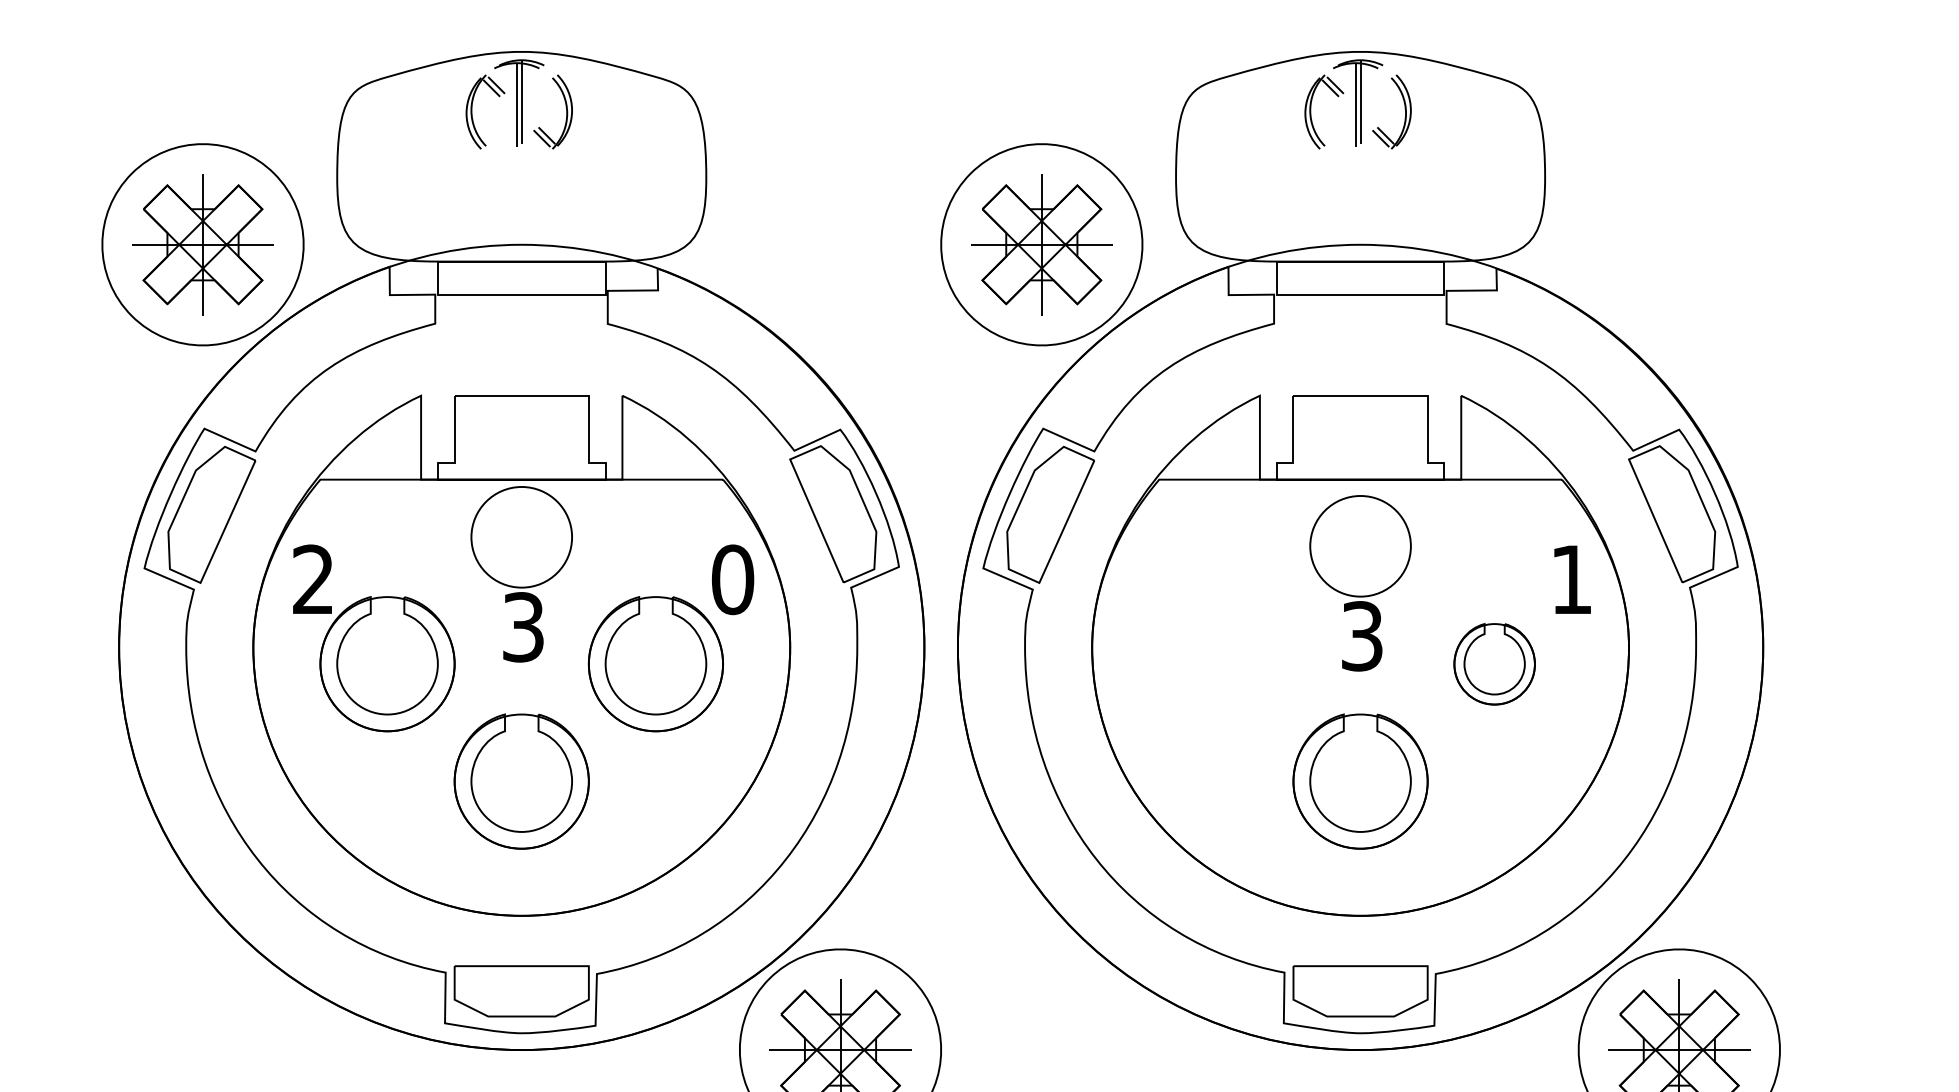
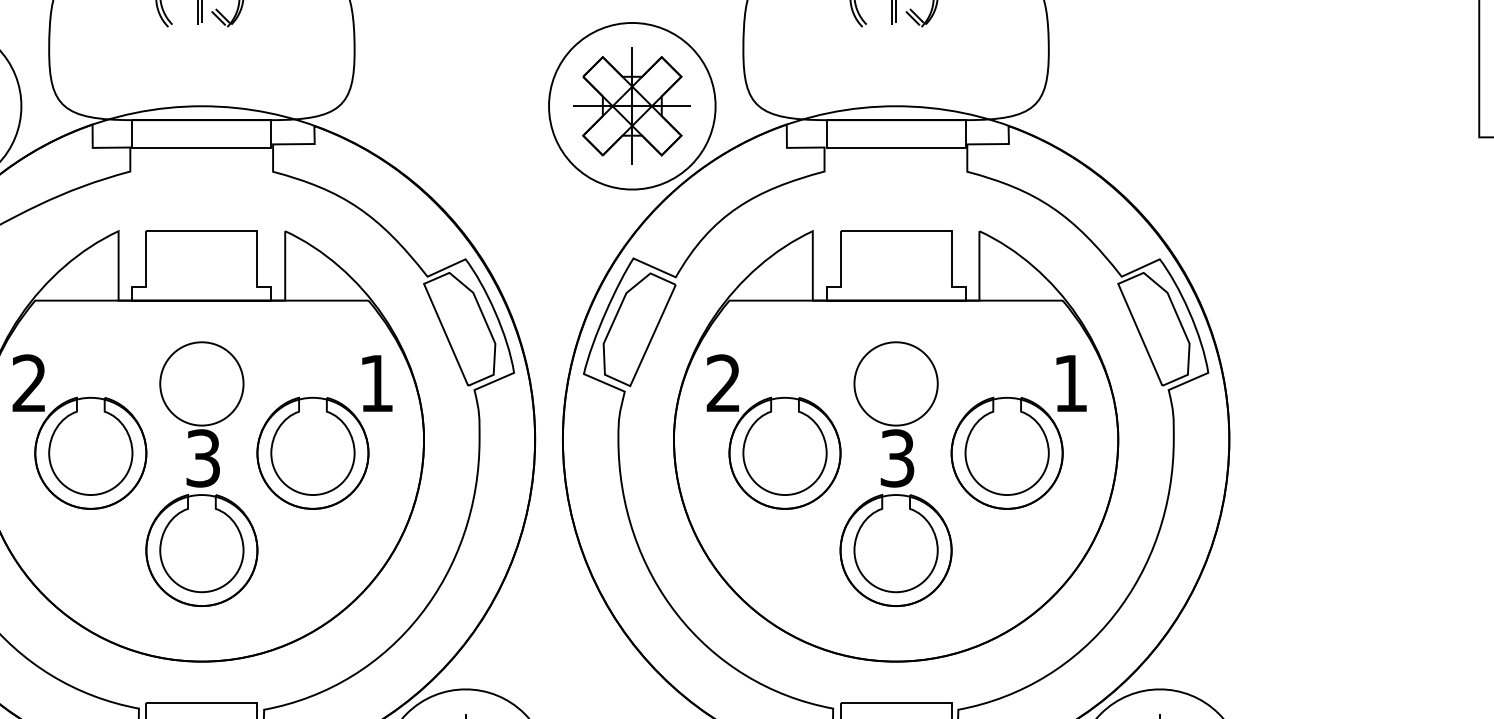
part: (521, 574) -> (201, 414), moved
text: (732, 579) -> (376, 383), 0 -> 1
part: (1360, 583) -> (896, 414), moved
part: (1213, 638) -> (774, 432), added
part: (1494, 664) -> (1006, 453), size x1.67

